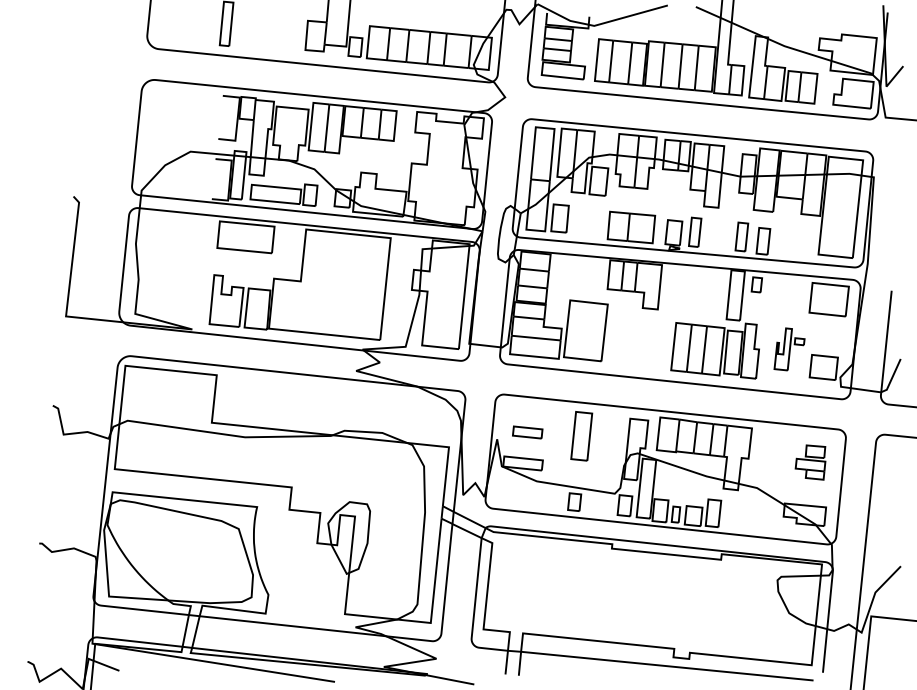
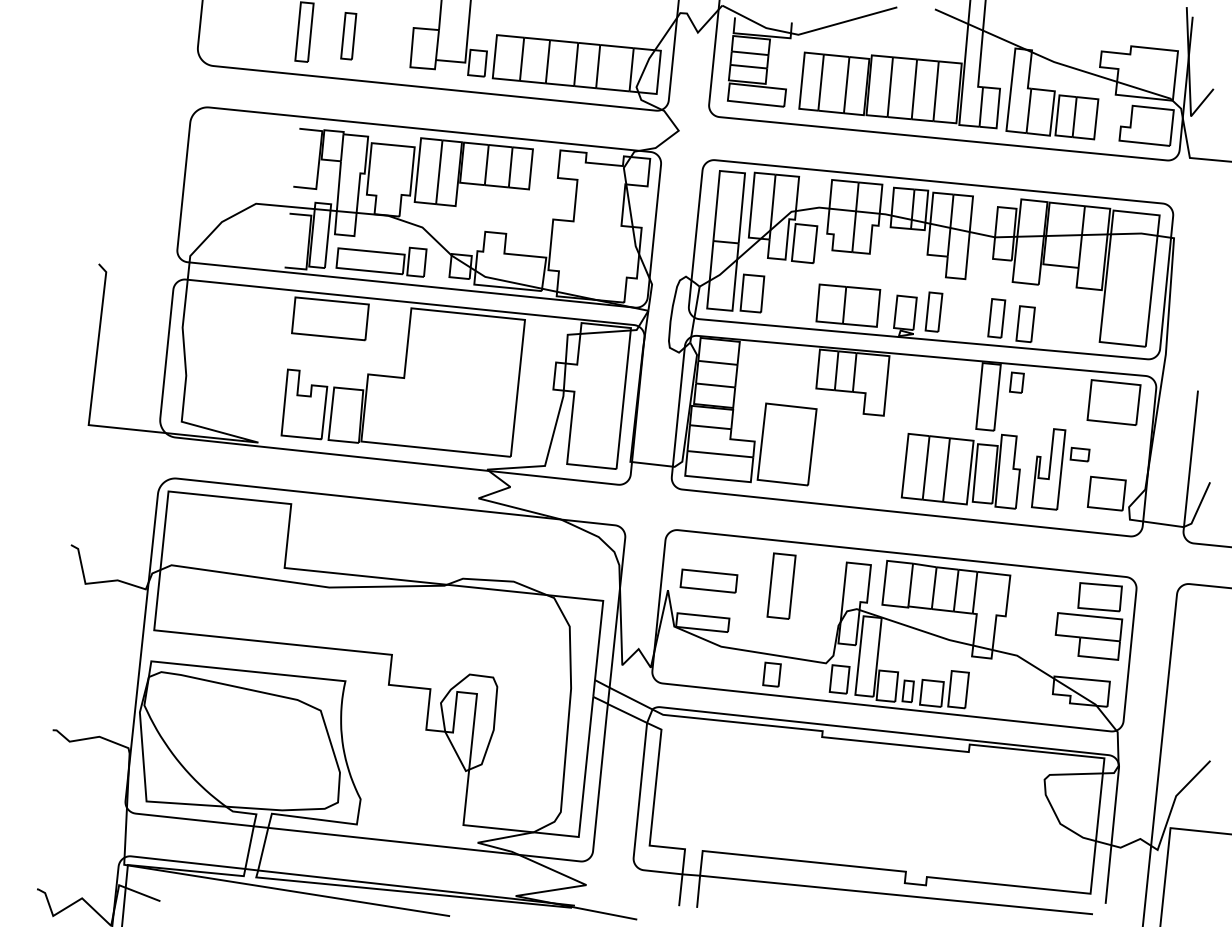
part: (259, 27) -> (348, 36), added
part: (789, 349) -> (1060, 469), size x1.43
part: (527, 432) -> (708, 580), size x1.43
part: (810, 462) -> (1088, 621), size x1.67

